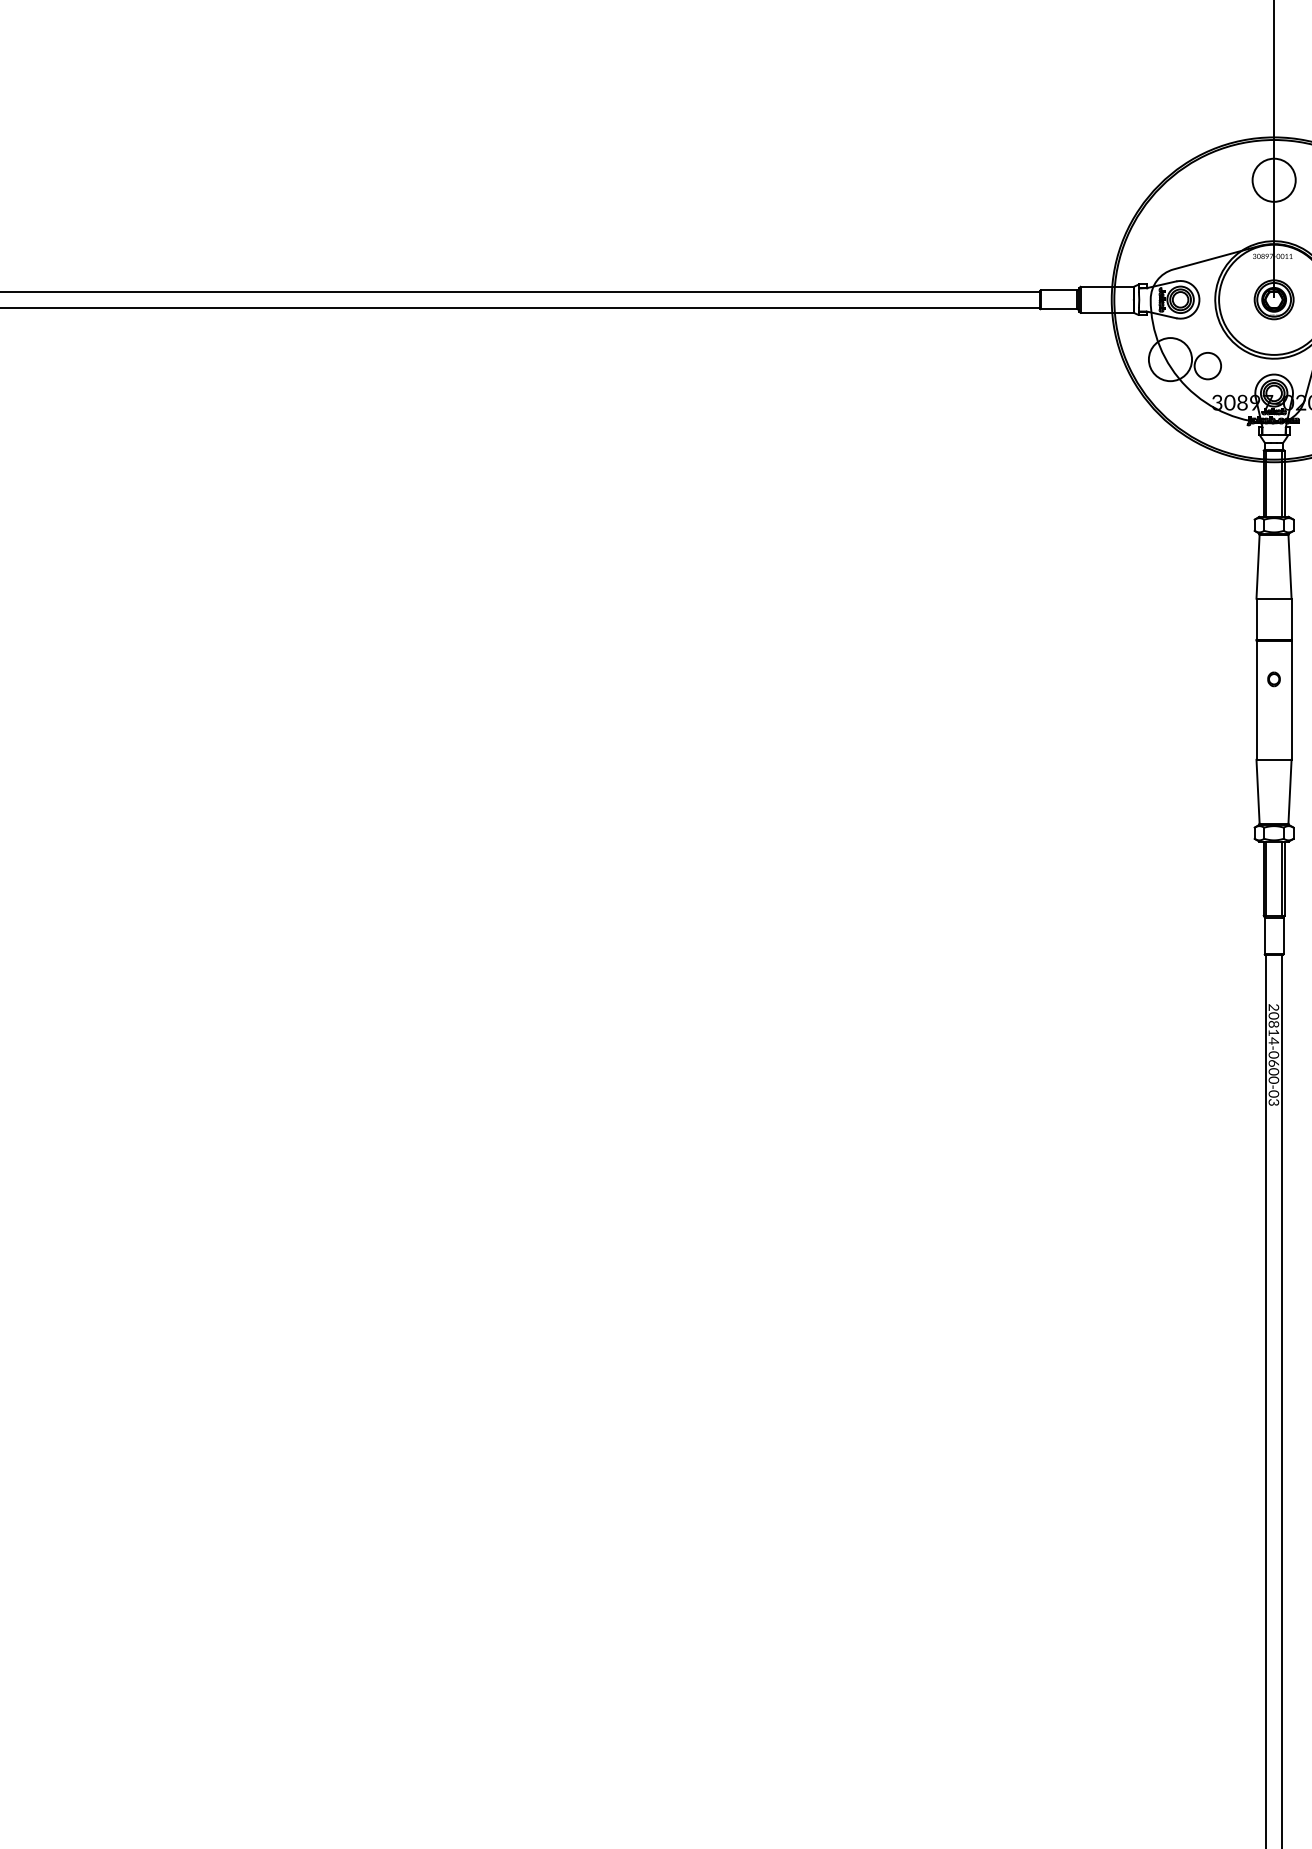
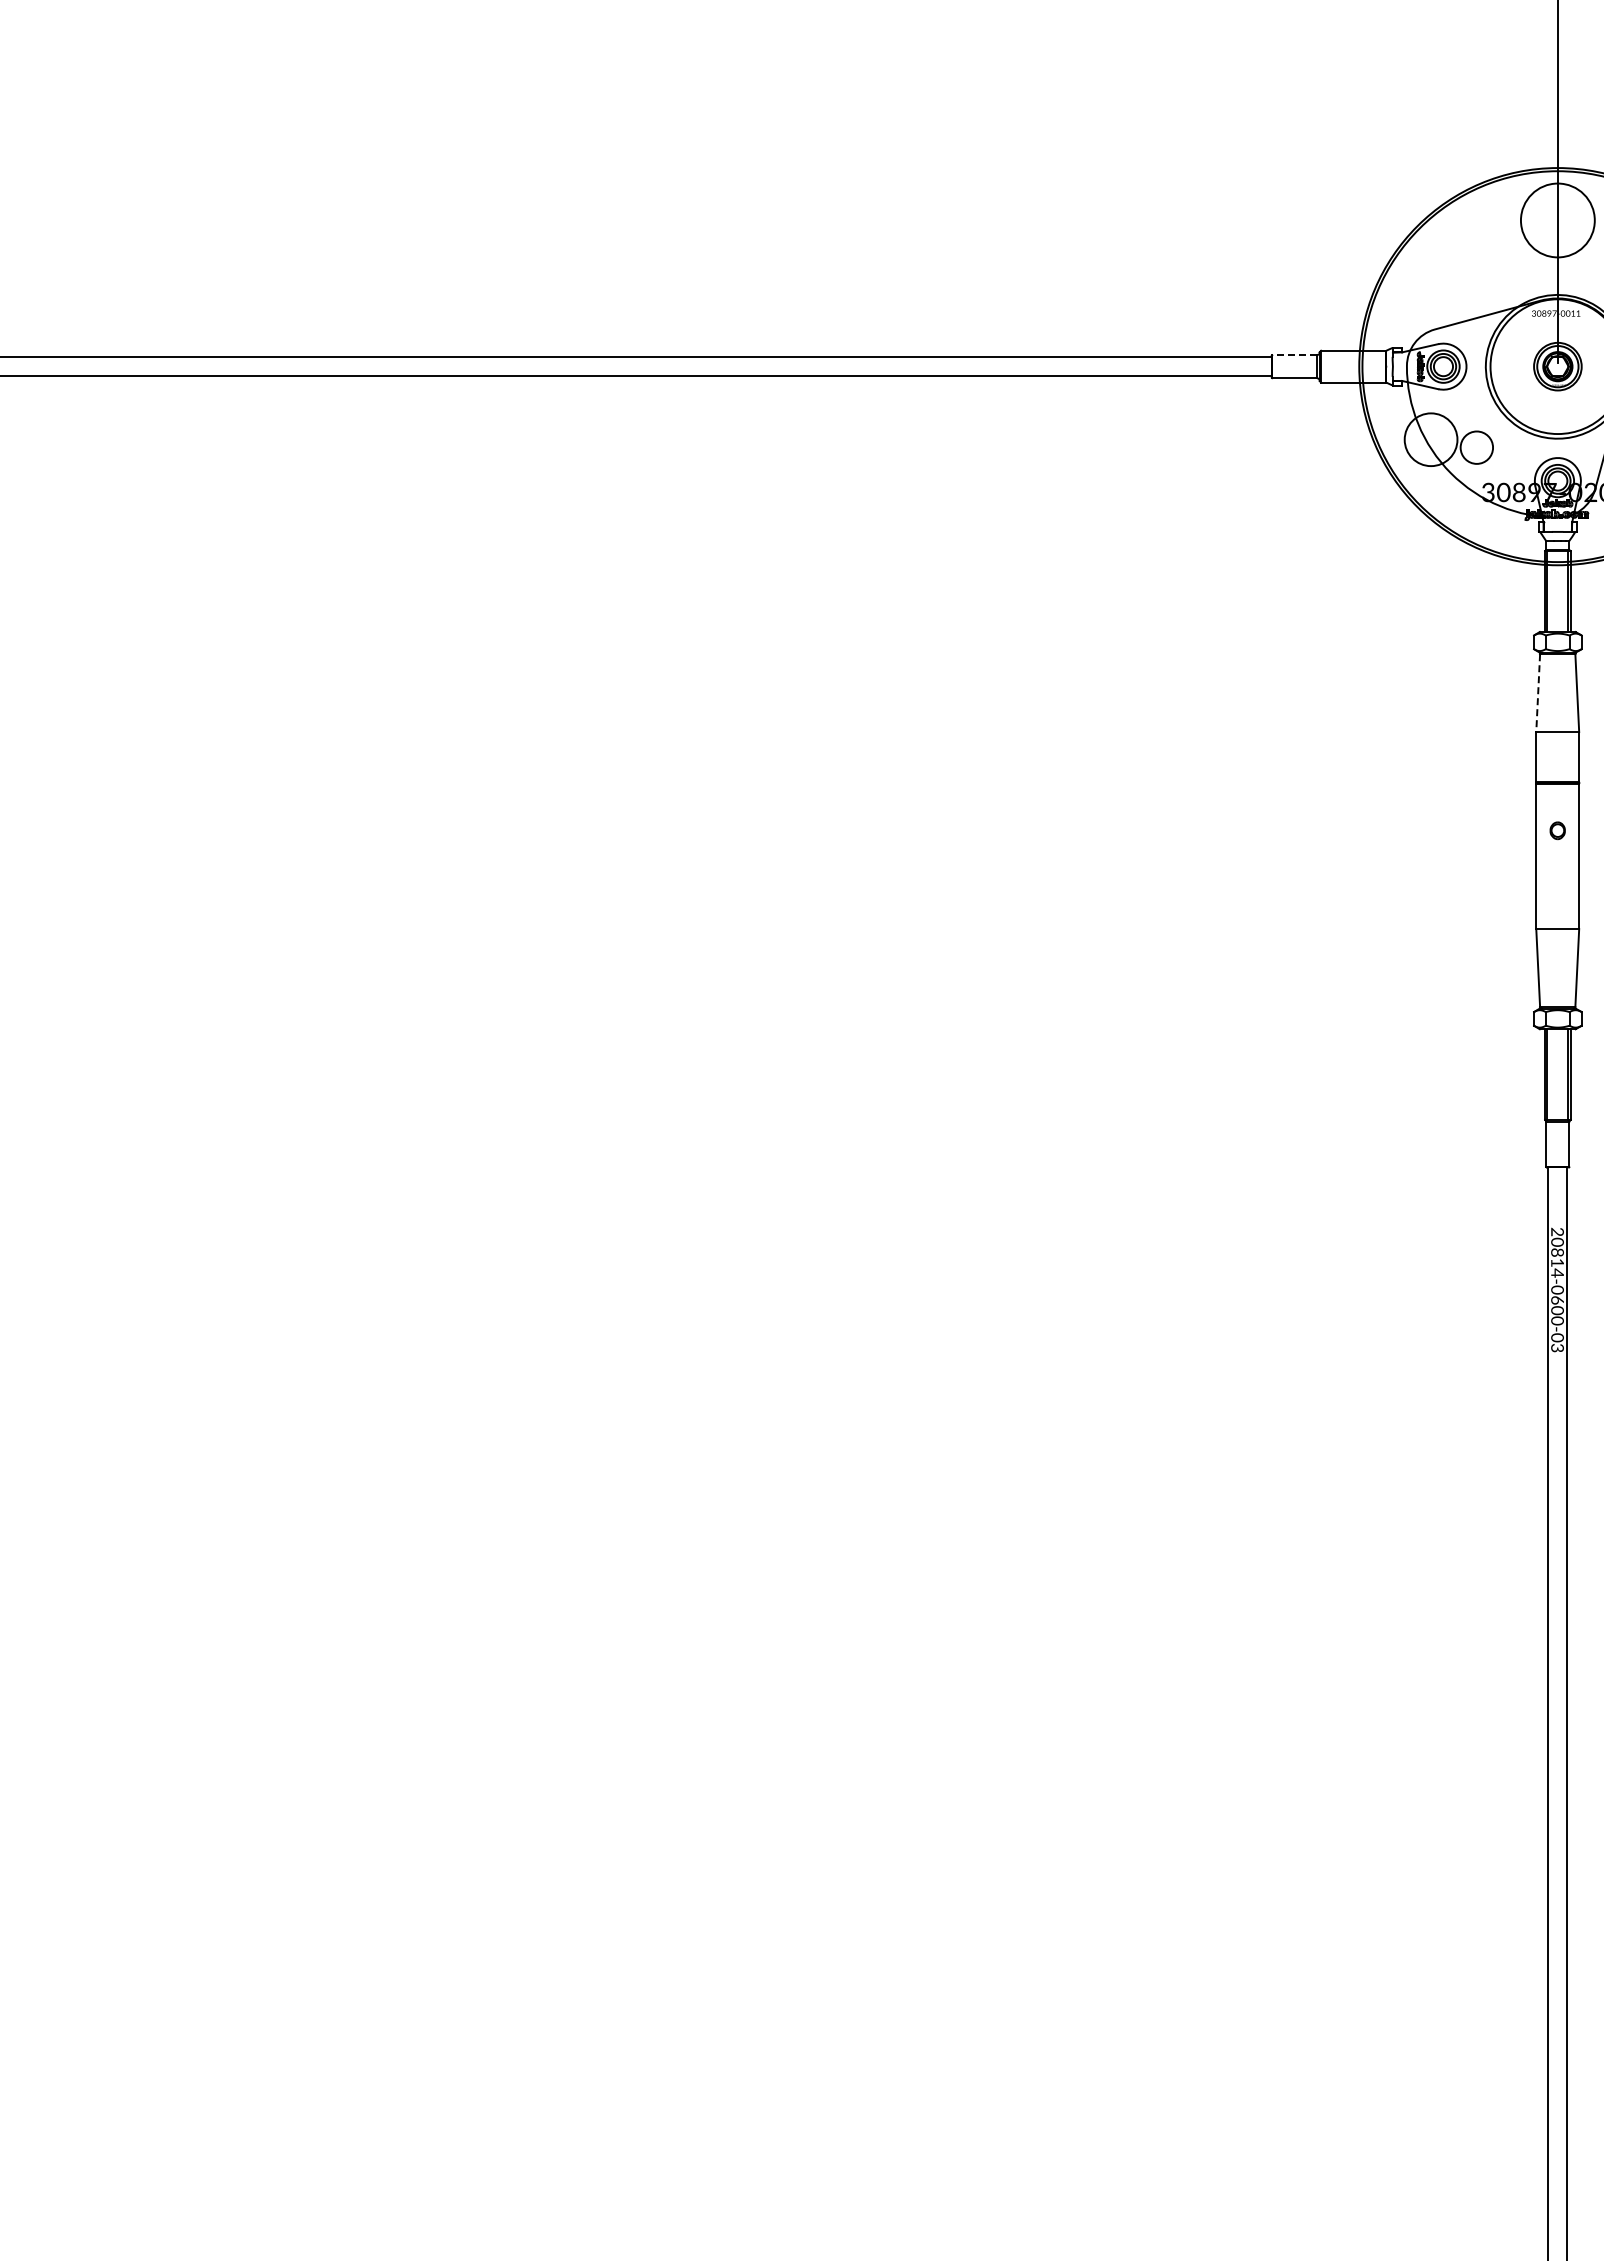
circle: (1273, 180) -> (1557, 220), size x1.4
line: (1058, 290) -> (1294, 355), solid -> dashed
line: (1258, 567) -> (1538, 693), solid -> dashed

